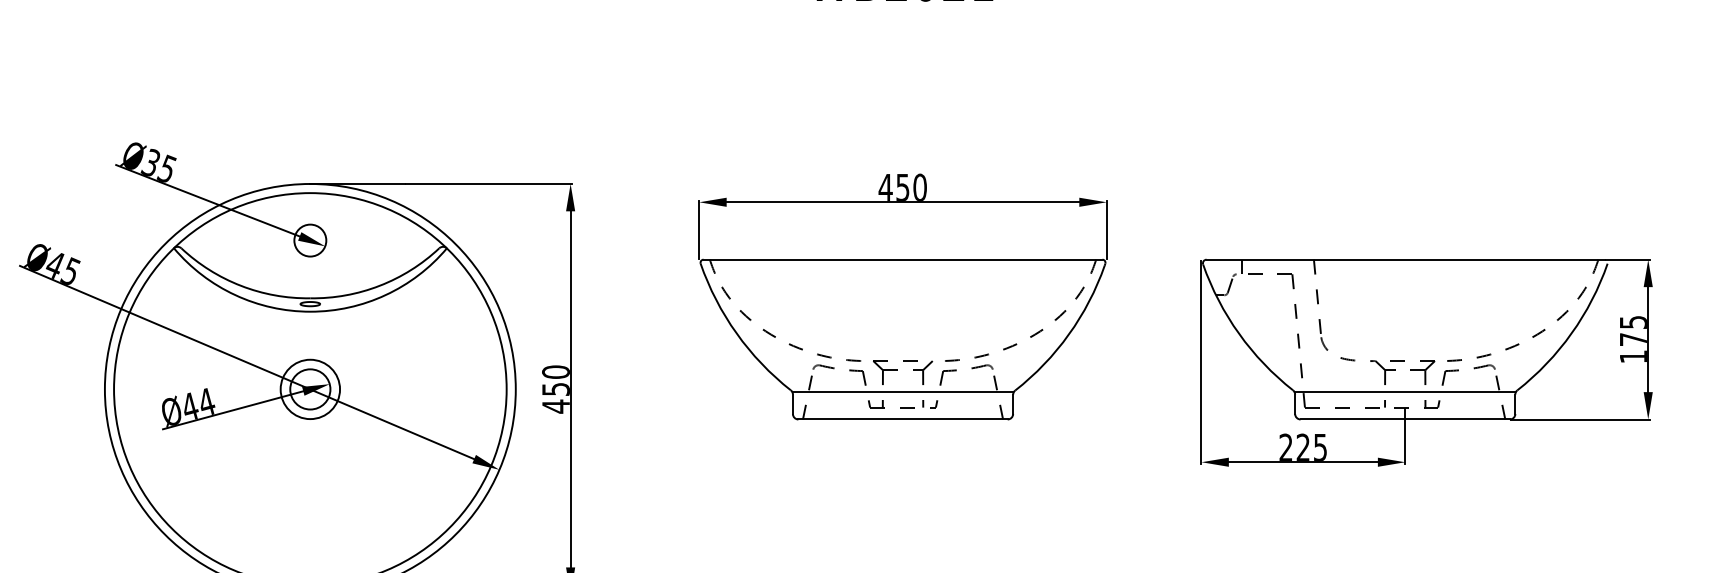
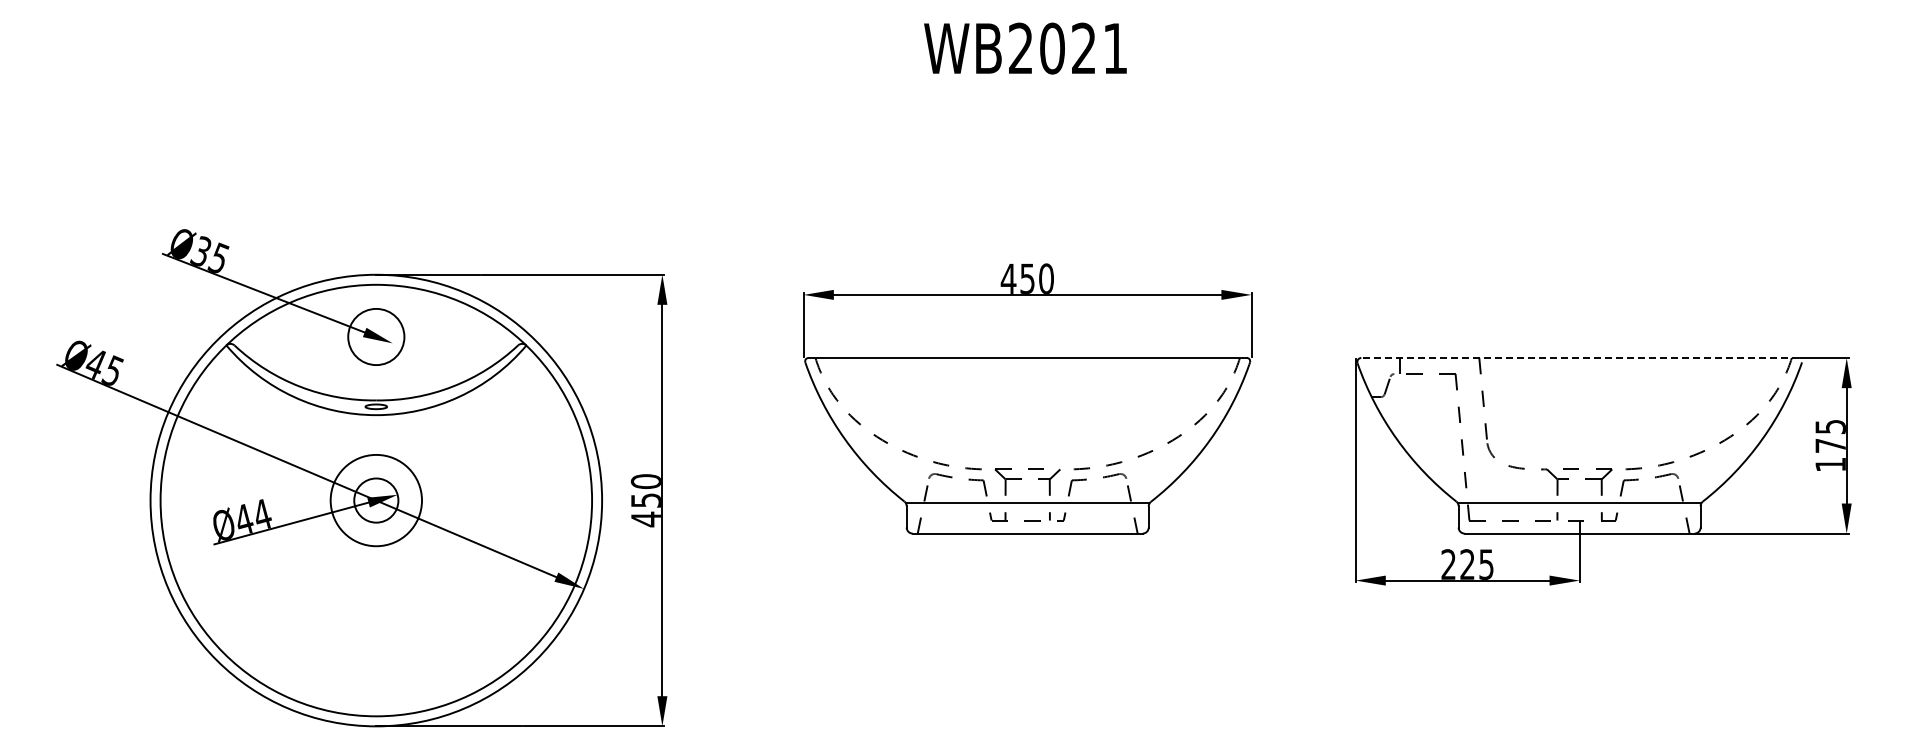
circle: (309, 240) -> (375, 336), size x1.6
line: (1406, 259) -> (1580, 357), solid -> dashed
circle: (309, 389) -> (375, 500), size x1.4

